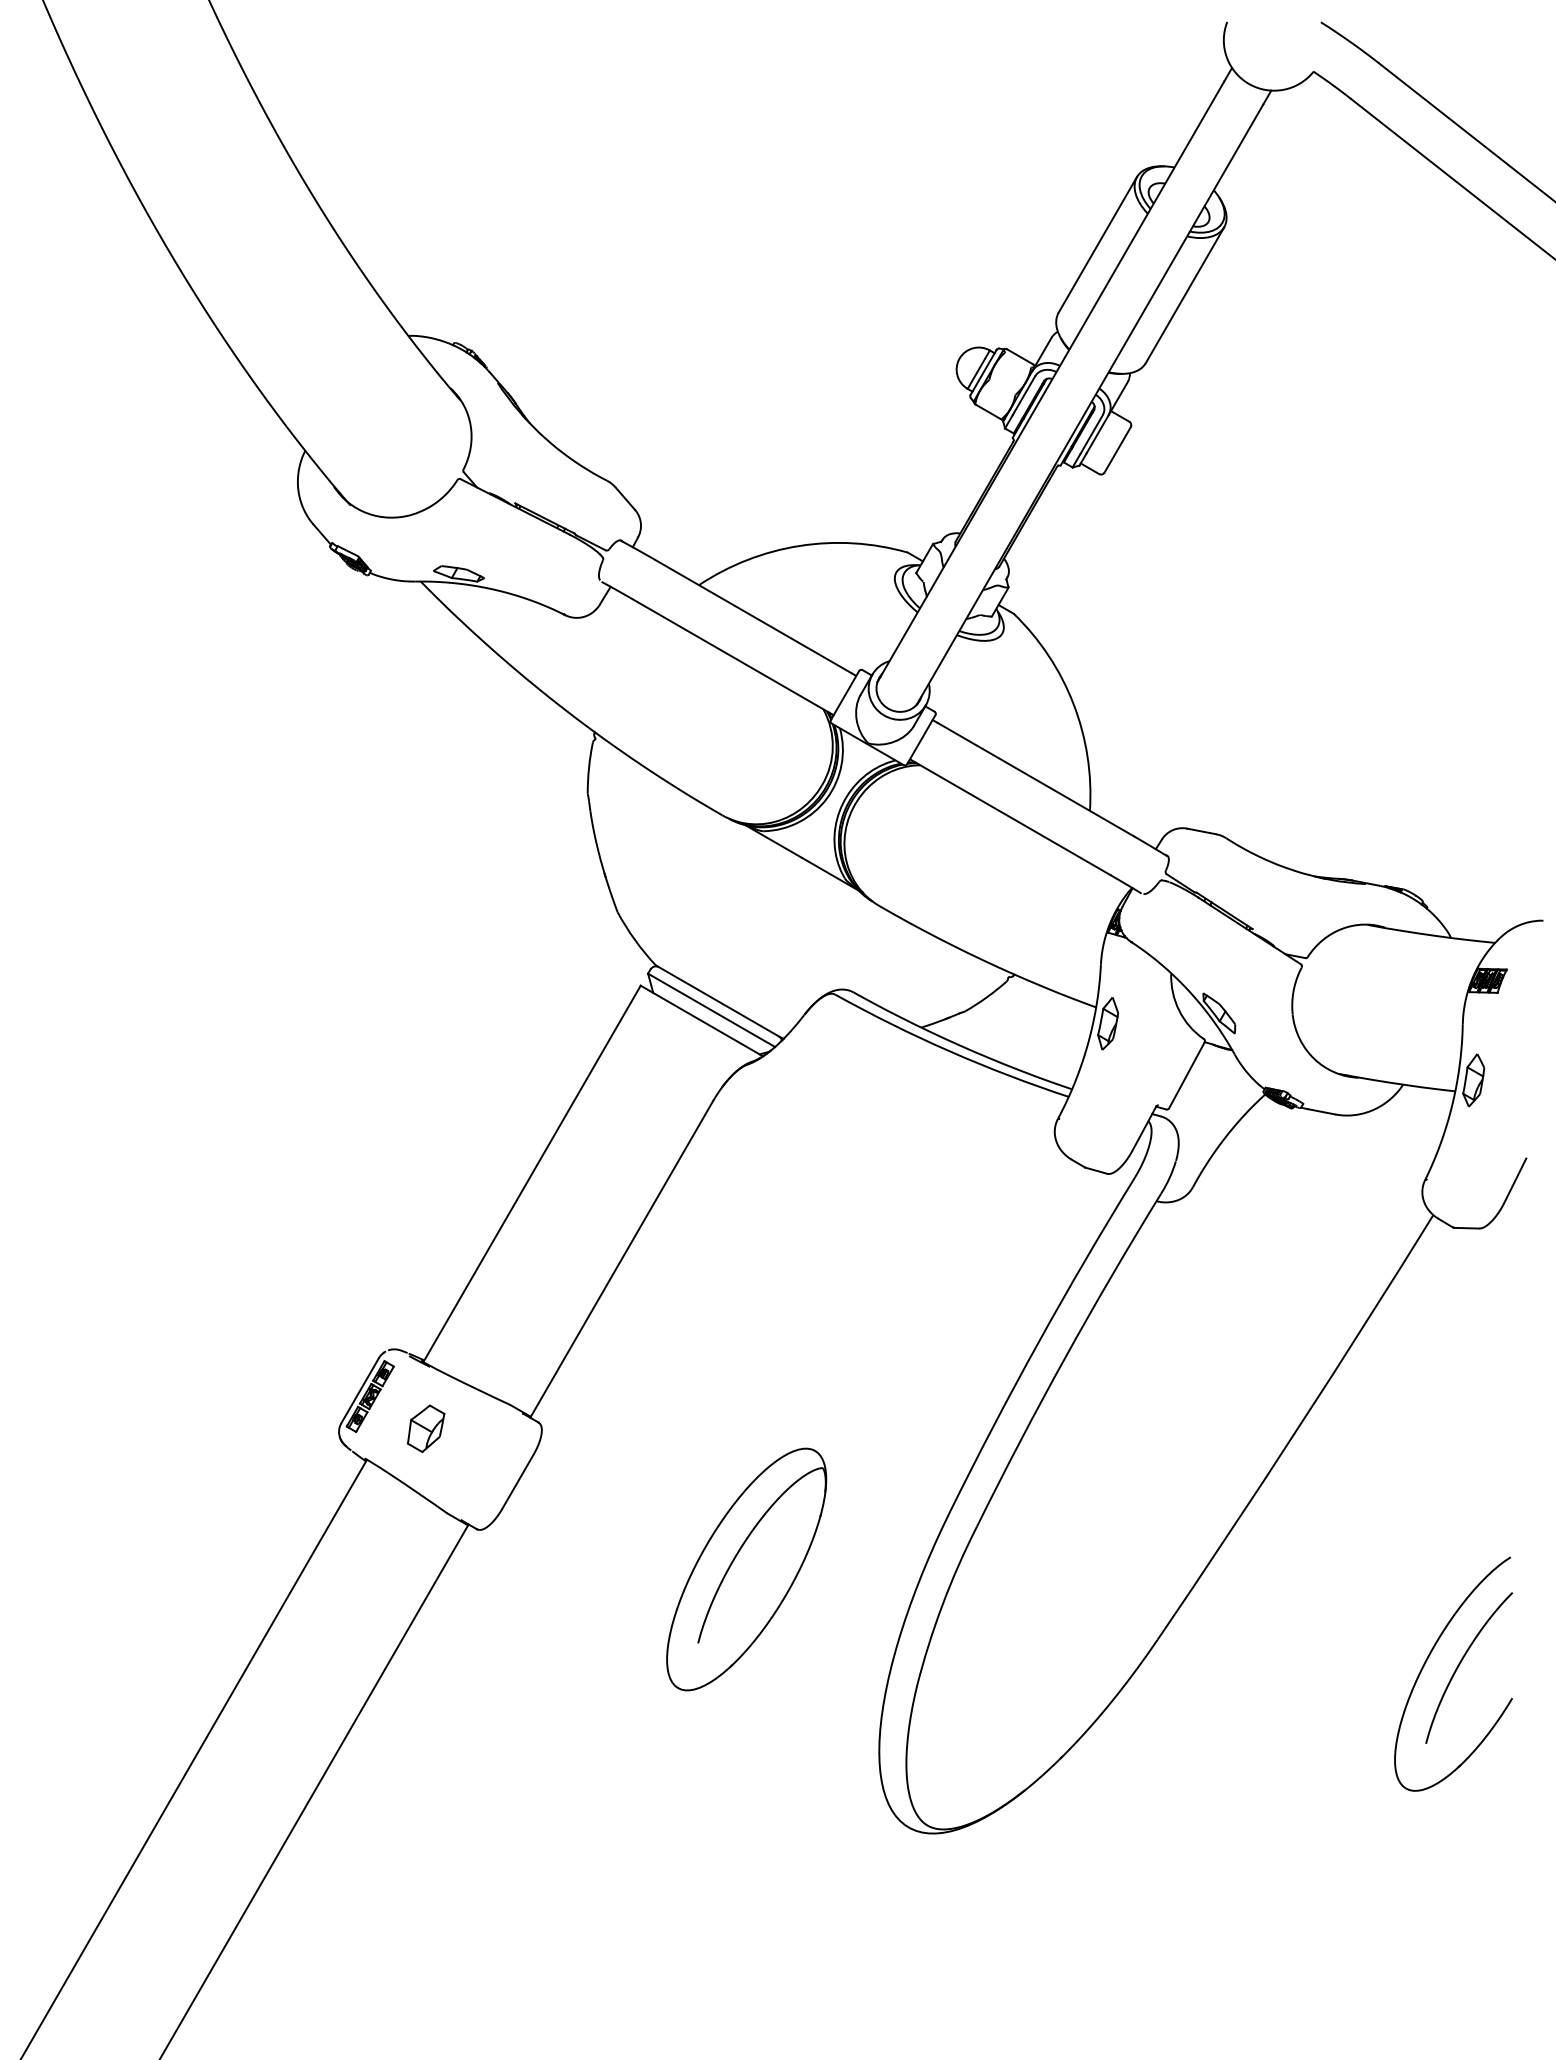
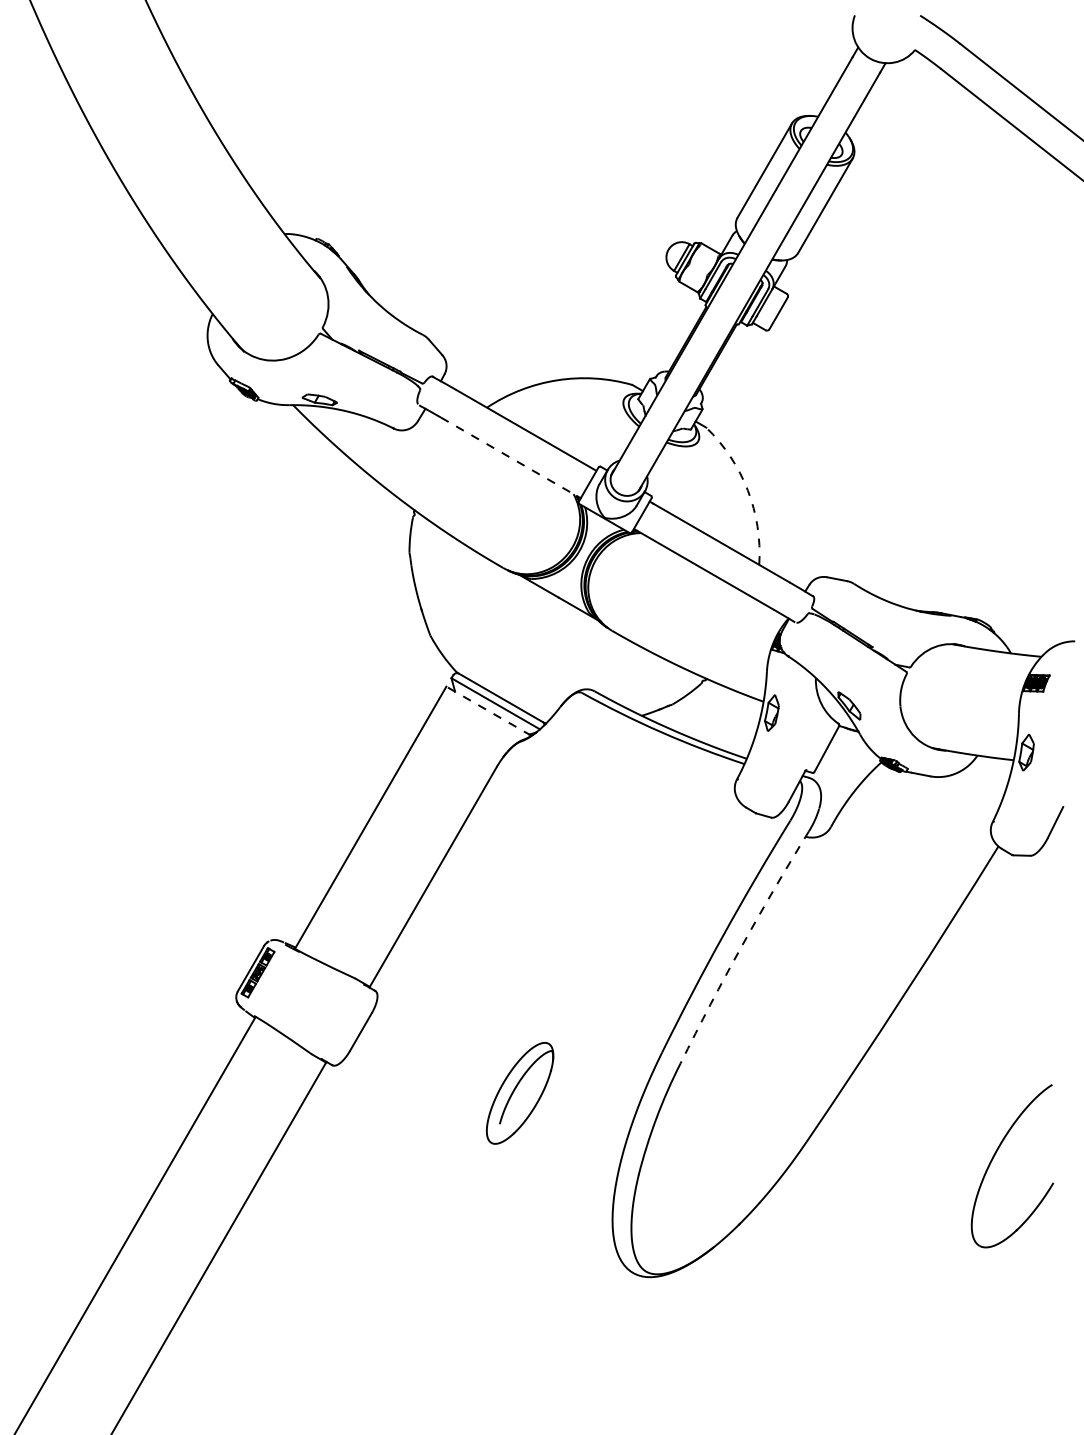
line: (731, 655) -> (509, 456), solid -> dashed
arc: (1073, 704) -> (747, 490), solid -> dashed
line: (701, 1019) -> (488, 710), solid -> dashed
arc: (1065, 1357) -> (742, 945), solid -> dashed
part: (425, 1429) -> (296, 995), removed
part: (745, 1569) -> (519, 1093), size x0.6
curve: (1462, 1663) -> (1018, 1158), removed

